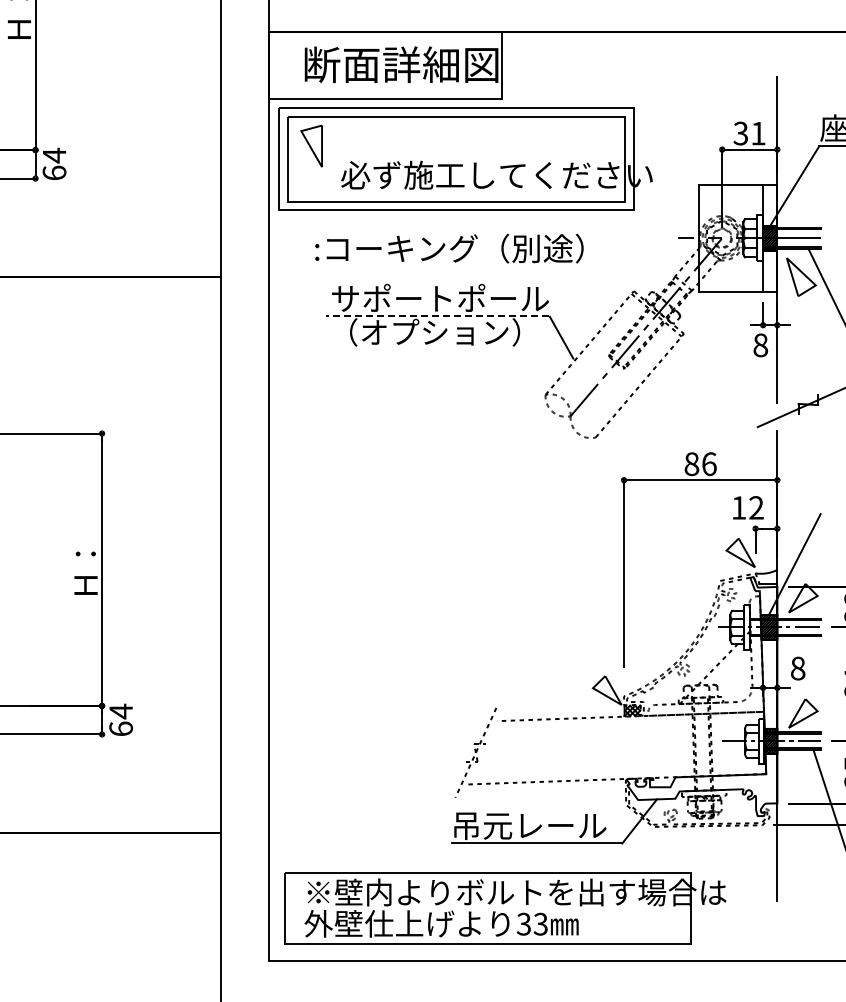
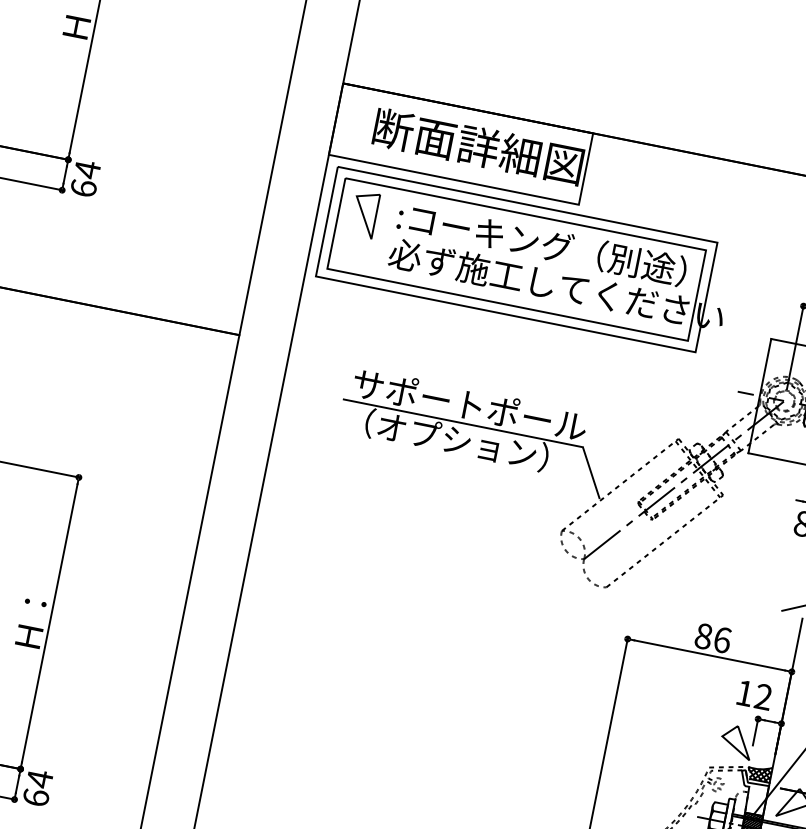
text: (449, 248) -> (542, 243), moved
line: (437, 315) -> (463, 422), dashed -> solid
hatch: (766, 576) -> (759, 772), added

